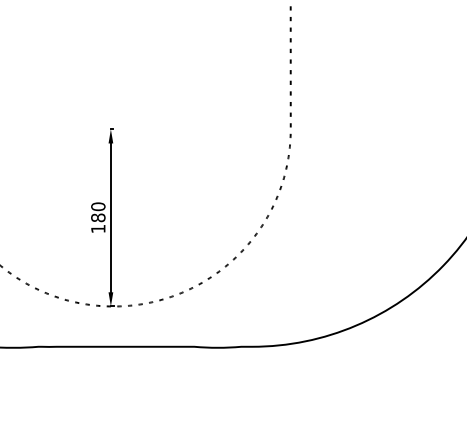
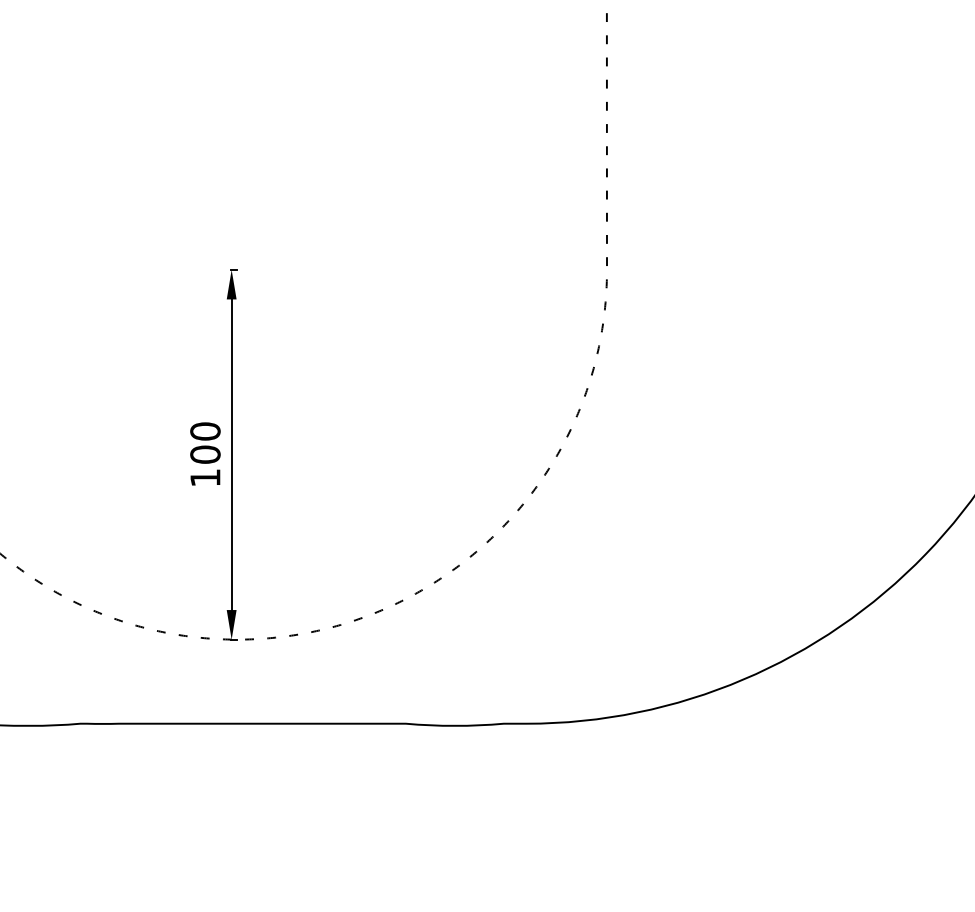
text: (98, 217) -> (205, 453), 180 -> 100

